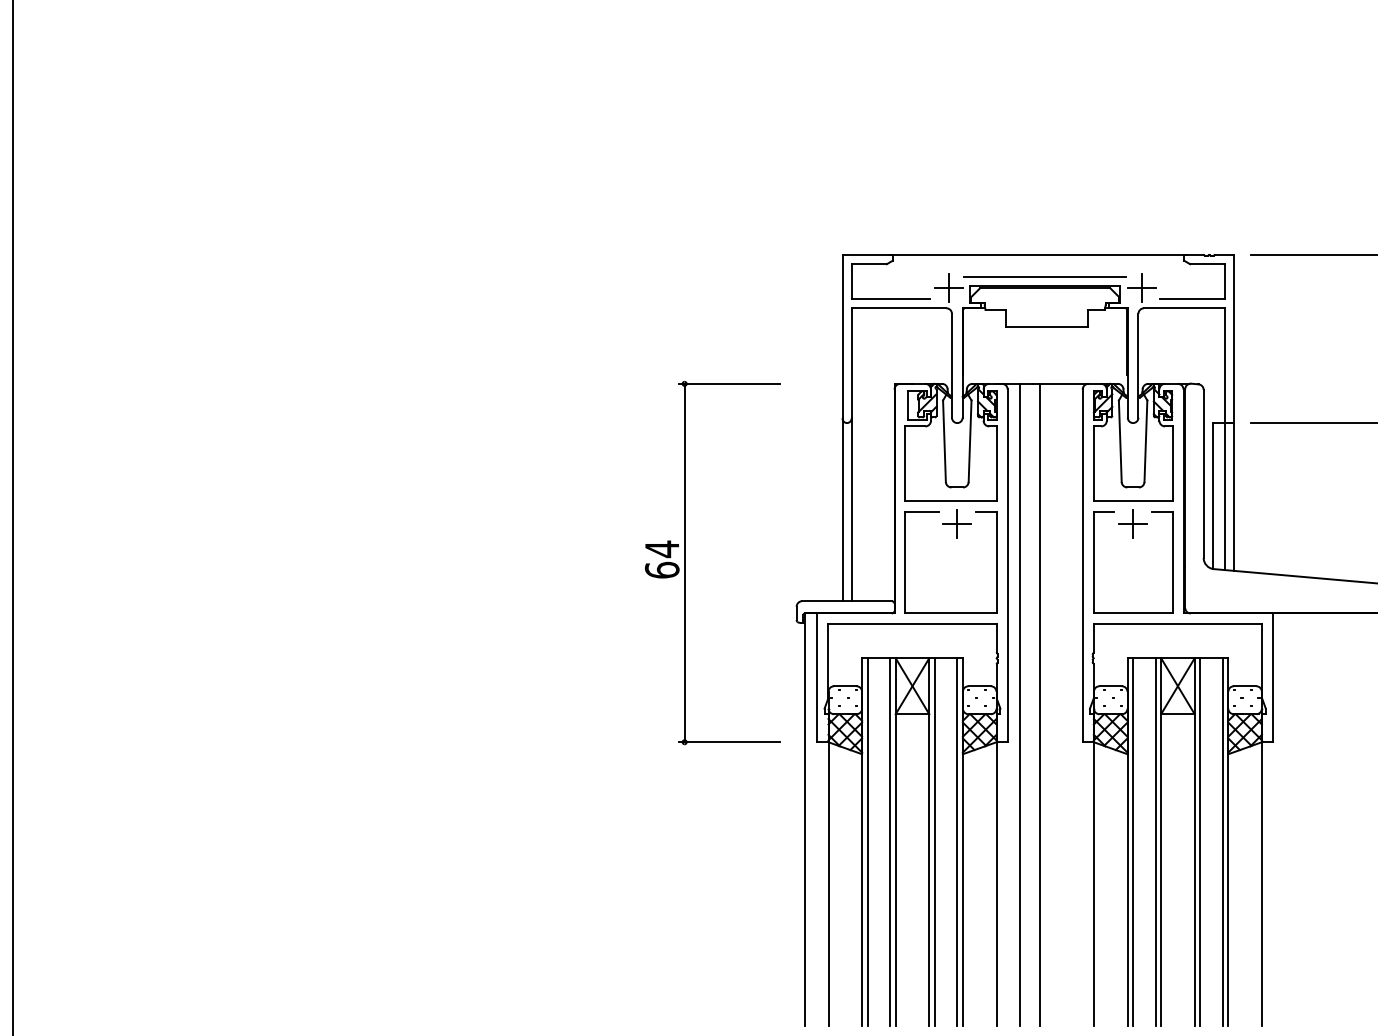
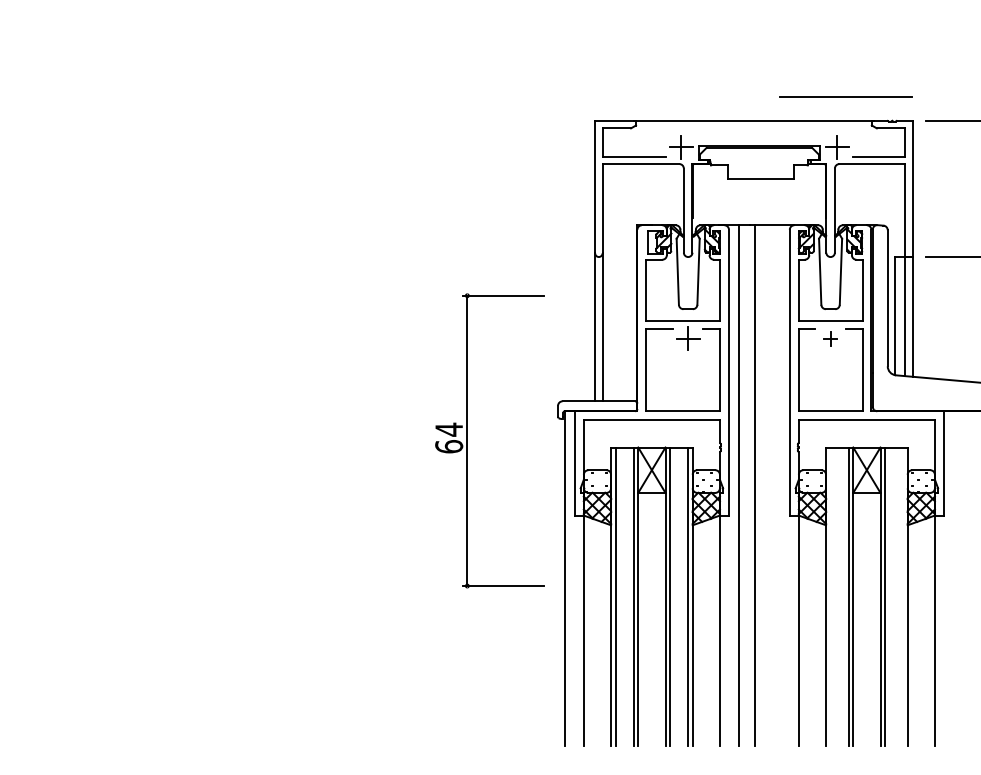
line: (1044, 276) -> (845, 97), moved
part: (1132, 523) -> (830, 338), size x0.6
part: (685, 563) -> (468, 441), moved
line: (1133, 842) -> (830, 596), removed
line: (1222, 842) -> (902, 596), removed

